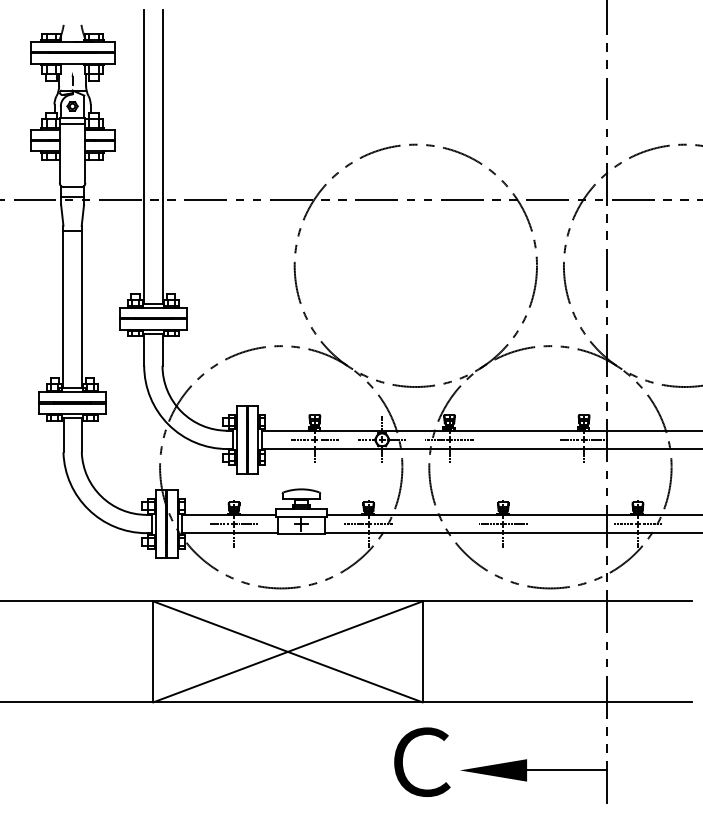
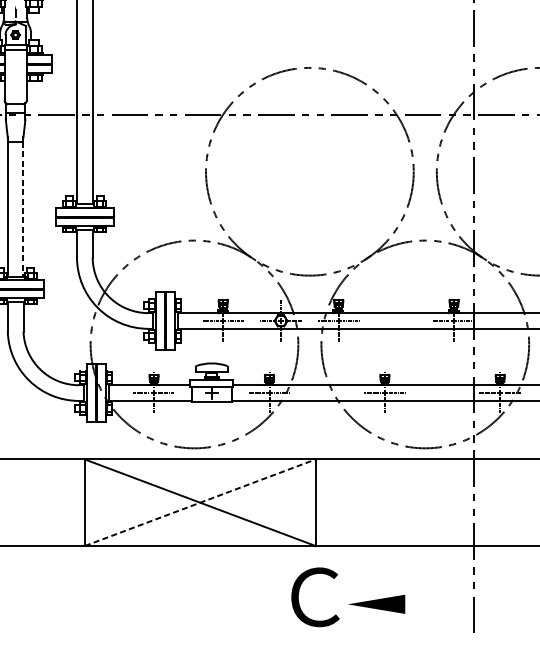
line: (81, 310) -> (23, 210), solid -> dashed
line: (287, 651) -> (199, 502), solid -> dashed
line: (567, 770) -> (439, 604), removed

